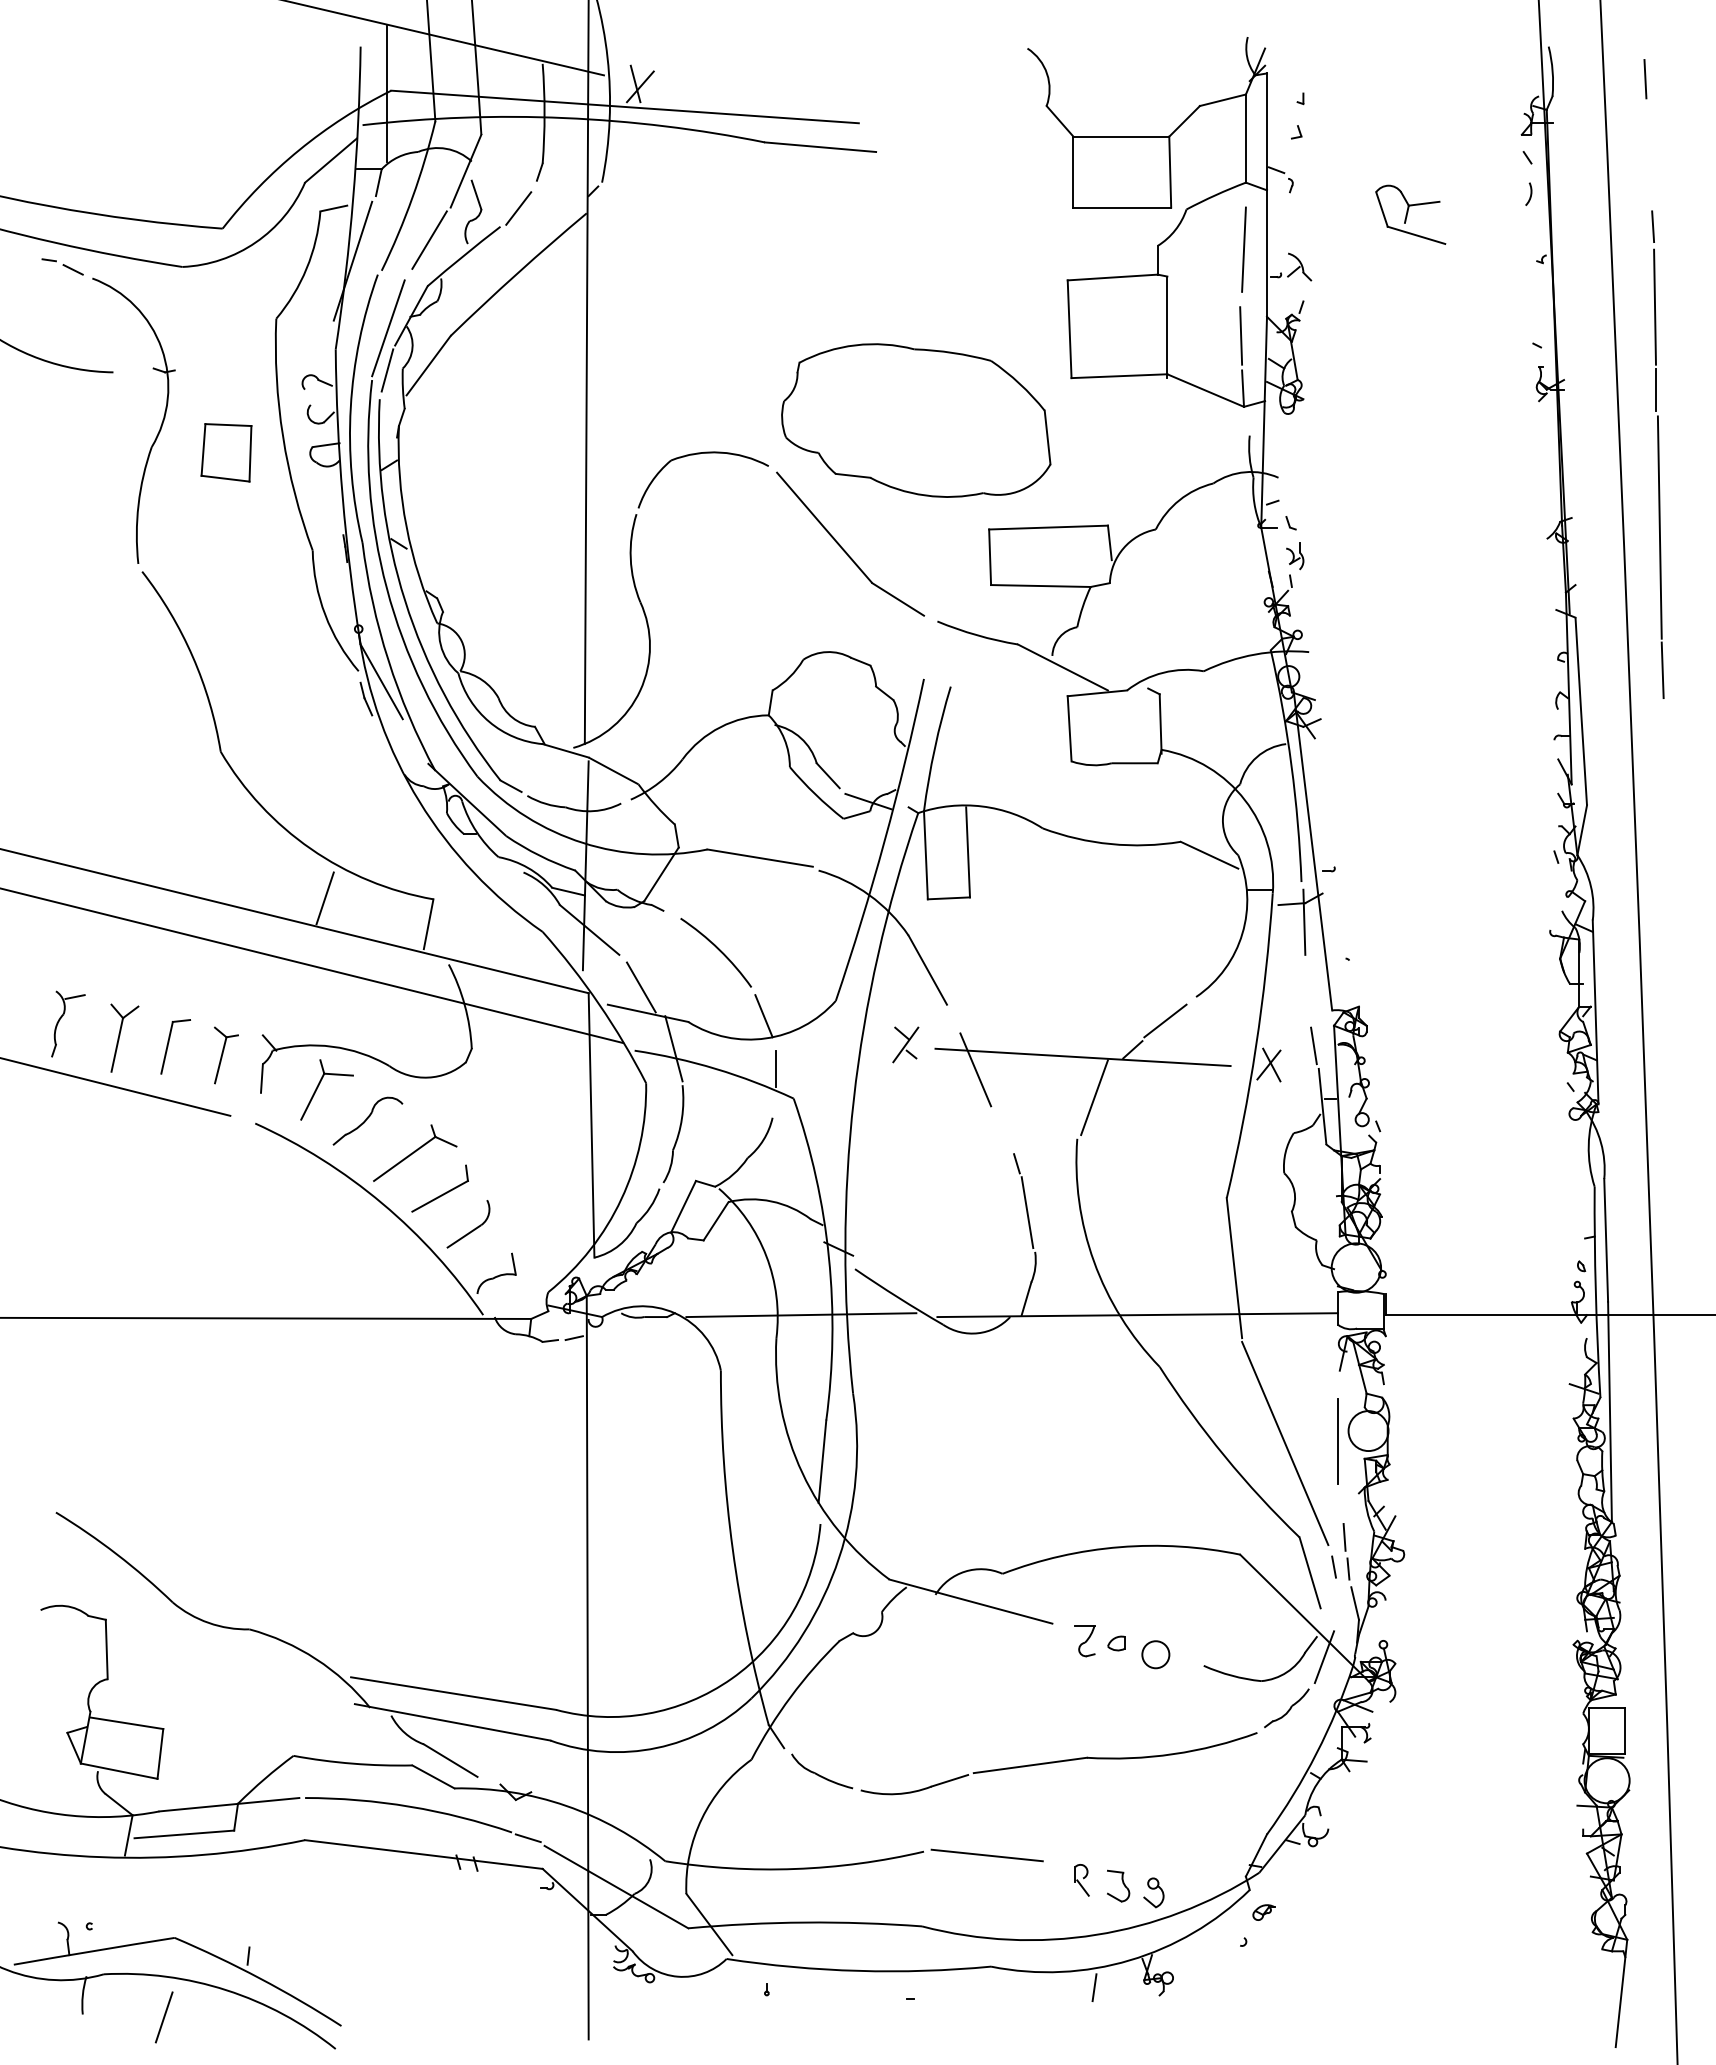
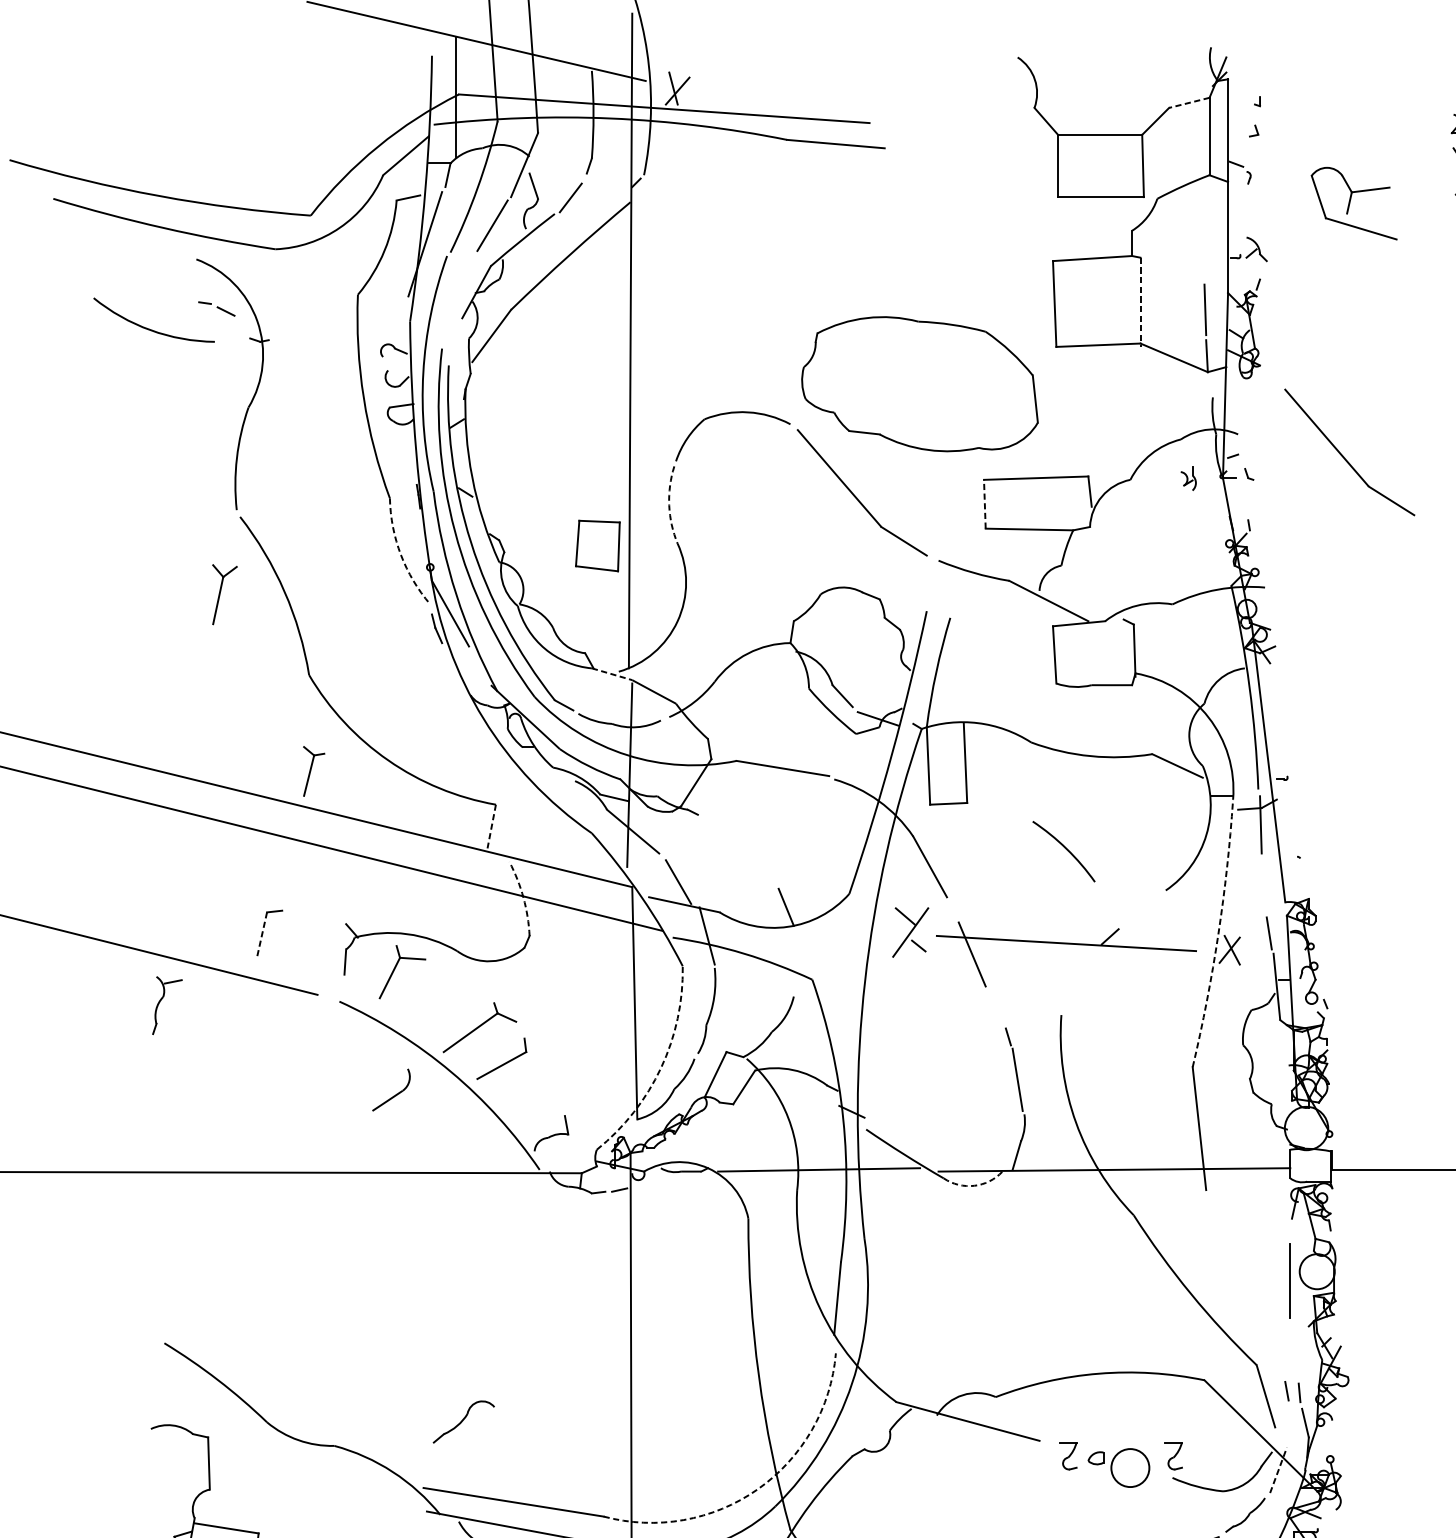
line: (1222, 100) -> (1188, 103), solid -> dashed
part: (1410, 214) -> (1354, 203), size x1.4
line: (1243, 249) -> (1207, 233), removed
part: (62, 266) -> (216, 308), moved
line: (1167, 327) -> (1140, 302), solid -> dashed
line: (388, 328) -> (456, 303), removed
line: (387, 370) -> (455, 340), removed
part: (226, 452) -> (597, 545), moved
part: (1399, 503) -> (1344, 457), added
part: (1295, 556) -> (1188, 478), moved
line: (990, 557) -> (985, 504), solid -> dashed
arc: (630, 558) -> (669, 505), solid -> dashed
arc: (325, 614) -> (401, 554), solid -> dashed
line: (565, 750) -> (611, 673), solid -> dashed
line: (324, 898) -> (400, 803), removed
line: (428, 924) -> (491, 826), solid -> dashed
arc: (717, 949) -> (1065, 848), moved
arc: (464, 1005) -> (523, 897), solid -> dashed
part: (62, 1017) -> (162, 999), moved
line: (1165, 1020) -> (1138, 911), removed
part: (124, 1037) -> (224, 594), moved
part: (905, 1044) -> (910, 932), size x1.6
arc: (1256, 1046) -> (1218, 933), solid -> dashed
line: (167, 1048) -> (262, 935), solid -> dashed
part: (226, 1055) -> (314, 771), moved
line: (776, 1068) -> (797, 953), removed
line: (1094, 1097) -> (1076, 978), removed
part: (367, 1120) -> (463, 1421), moved
arc: (621, 1199) -> (661, 1068), solid -> dashed
part: (472, 1229) -> (394, 1094), moved
arc: (978, 1333) -> (974, 1186), solid -> dashed
line: (1285, 1443) -> (1244, 1282), removed
line: (1344, 1537) -> (1296, 1365), removed
part: (1204, 1641) -> (1173, 1456), added
circle: (1155, 1654) -> (1130, 1467), size x1.6
line: (1324, 1657) -> (1278, 1470), solid -> dashed
arc: (731, 1678) -> (757, 1489), solid -> dashed

